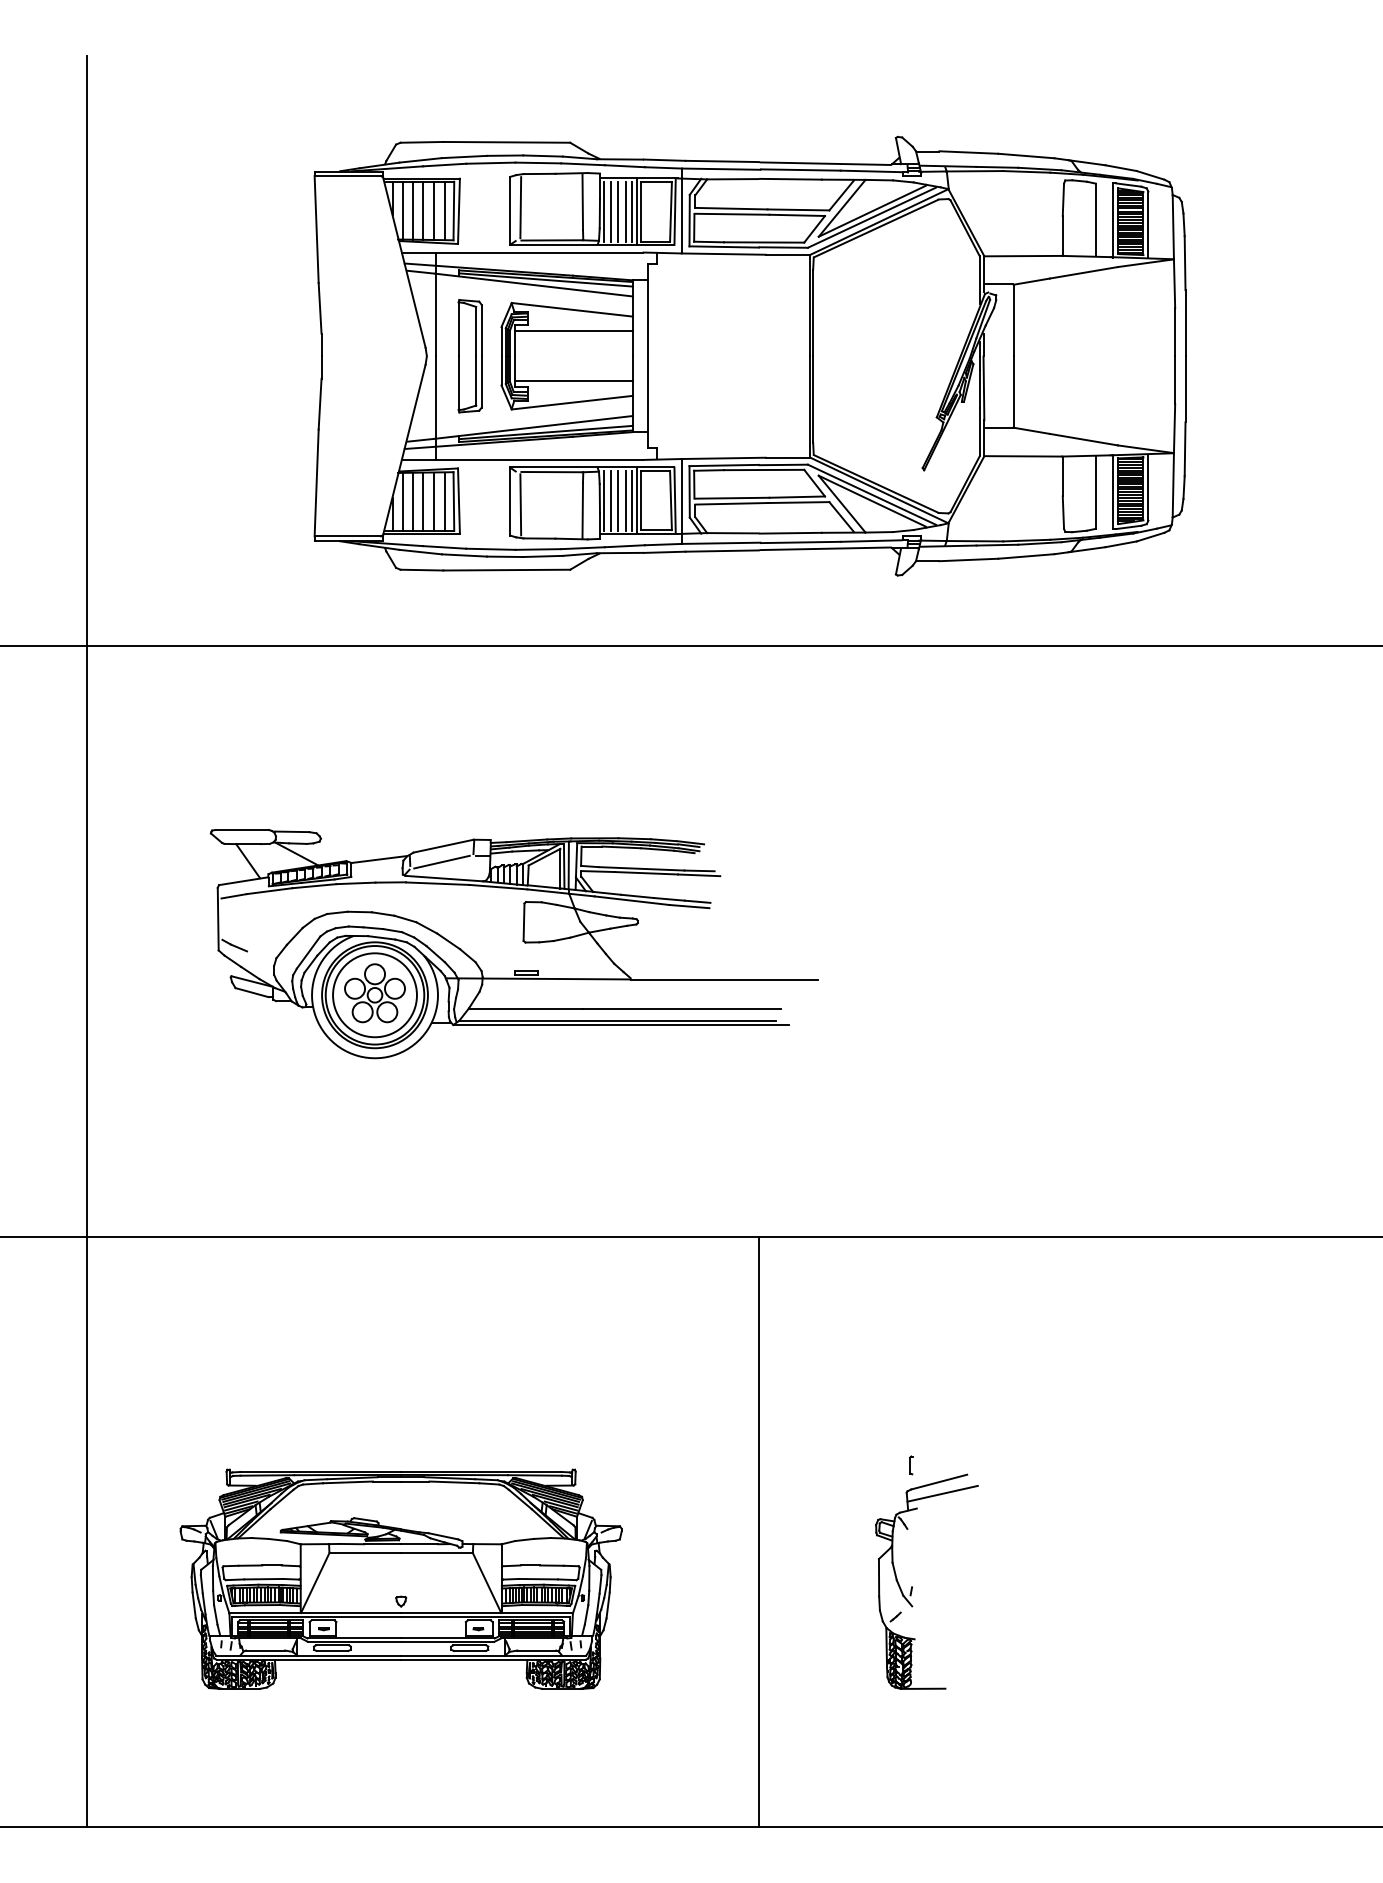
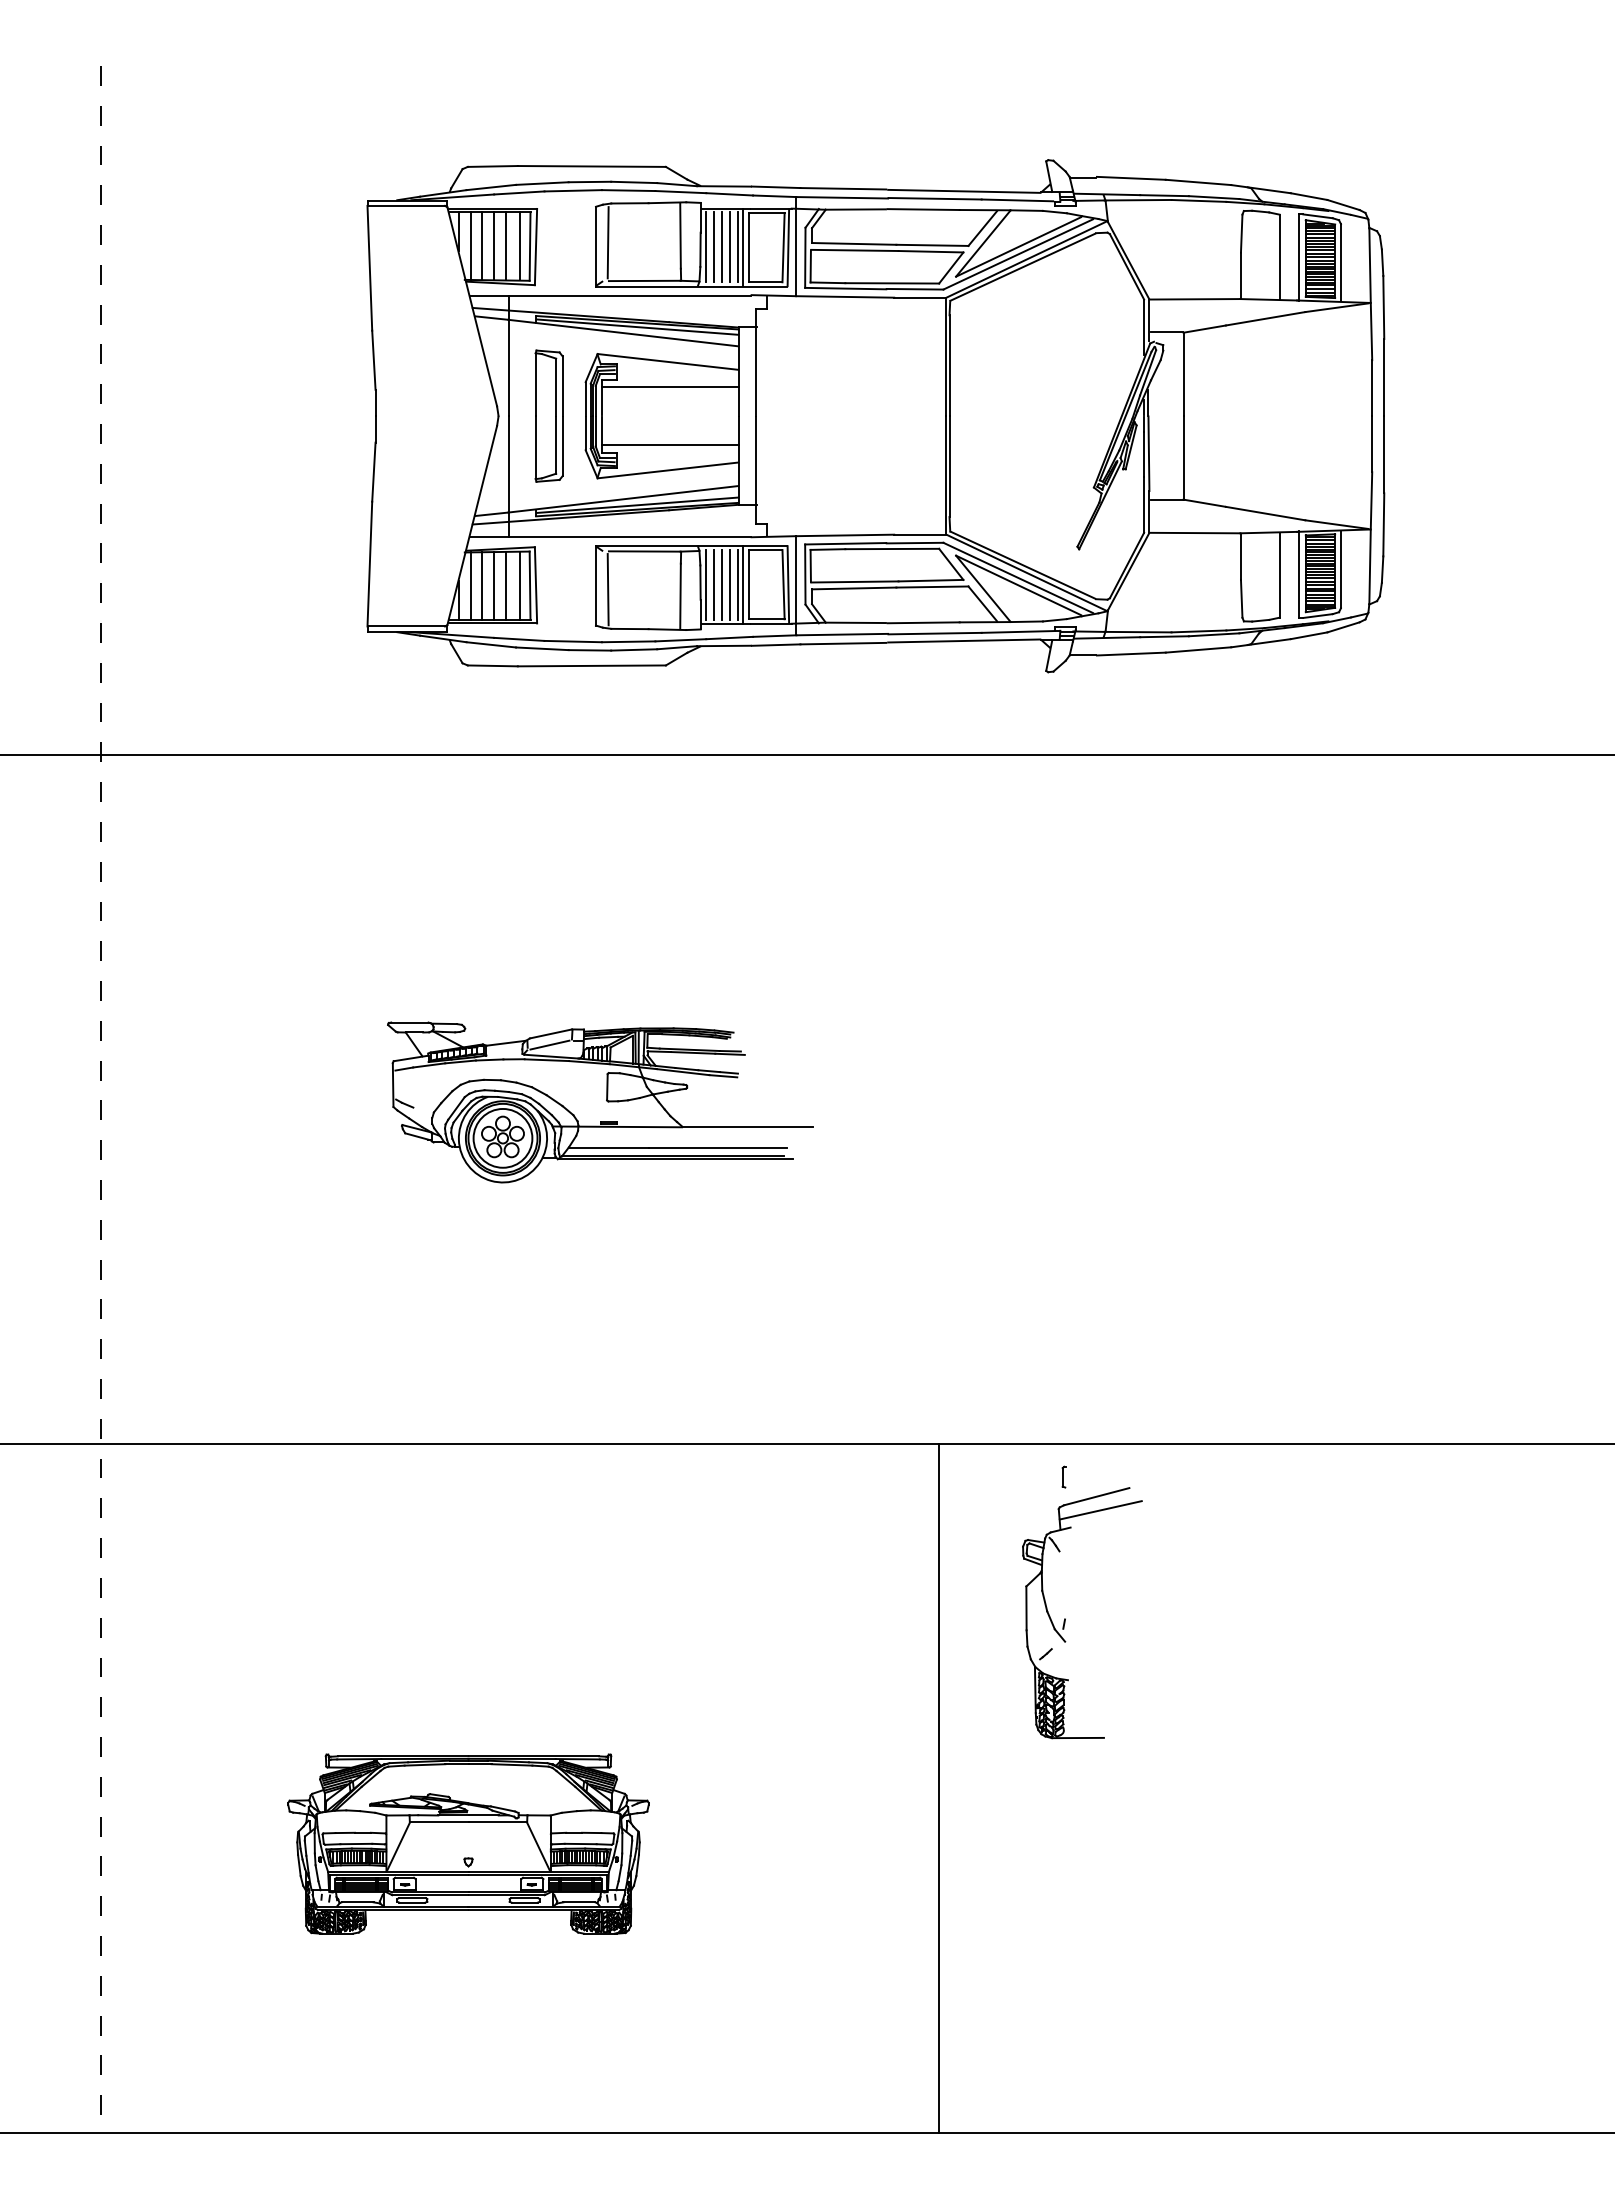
line: (86, 941) -> (101, 1099), solid -> dashed
part: (514, 944) -> (600, 1102), size x0.6
line: (759, 1531) -> (938, 1788), moved
part: (401, 1578) -> (468, 1843), size x0.7
part: (912, 1586) -> (1065, 1618), moved

